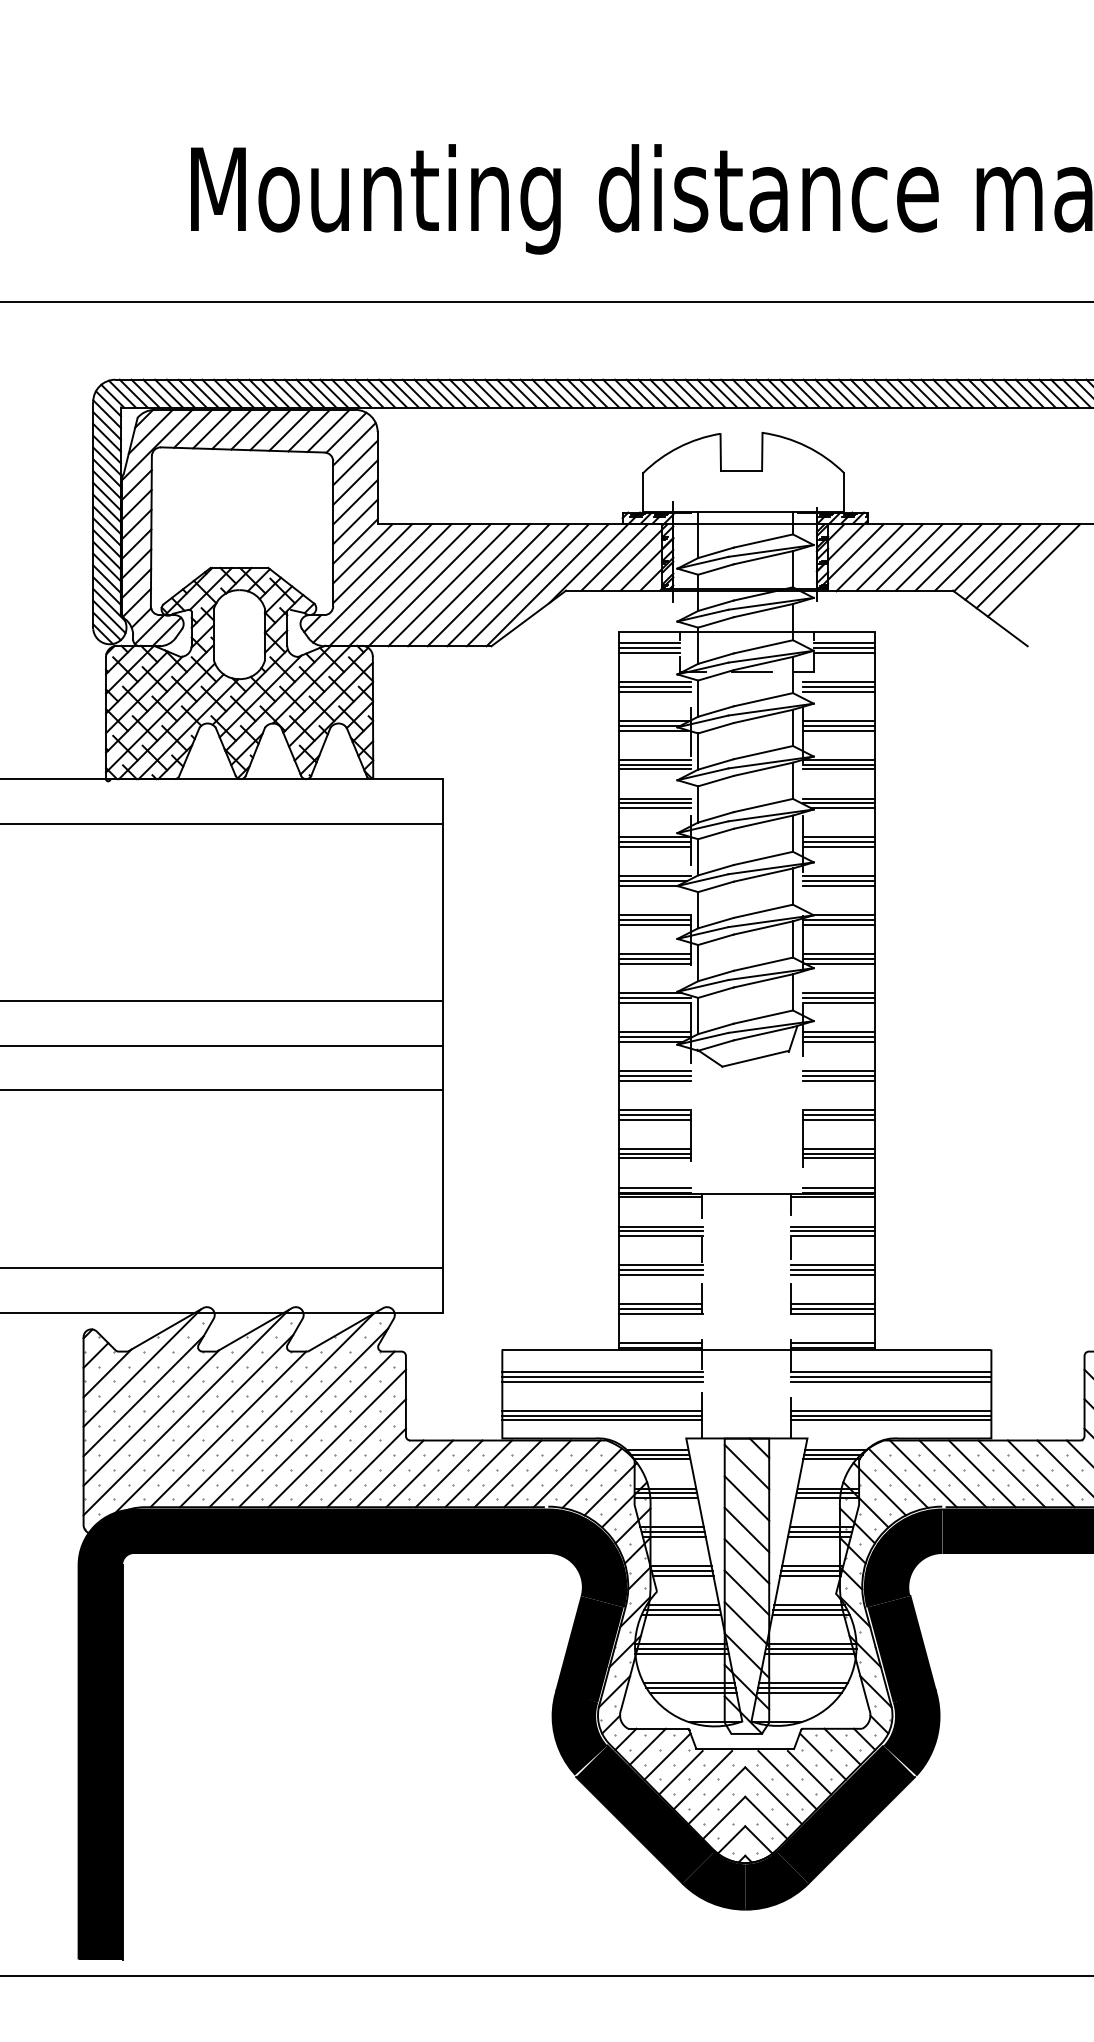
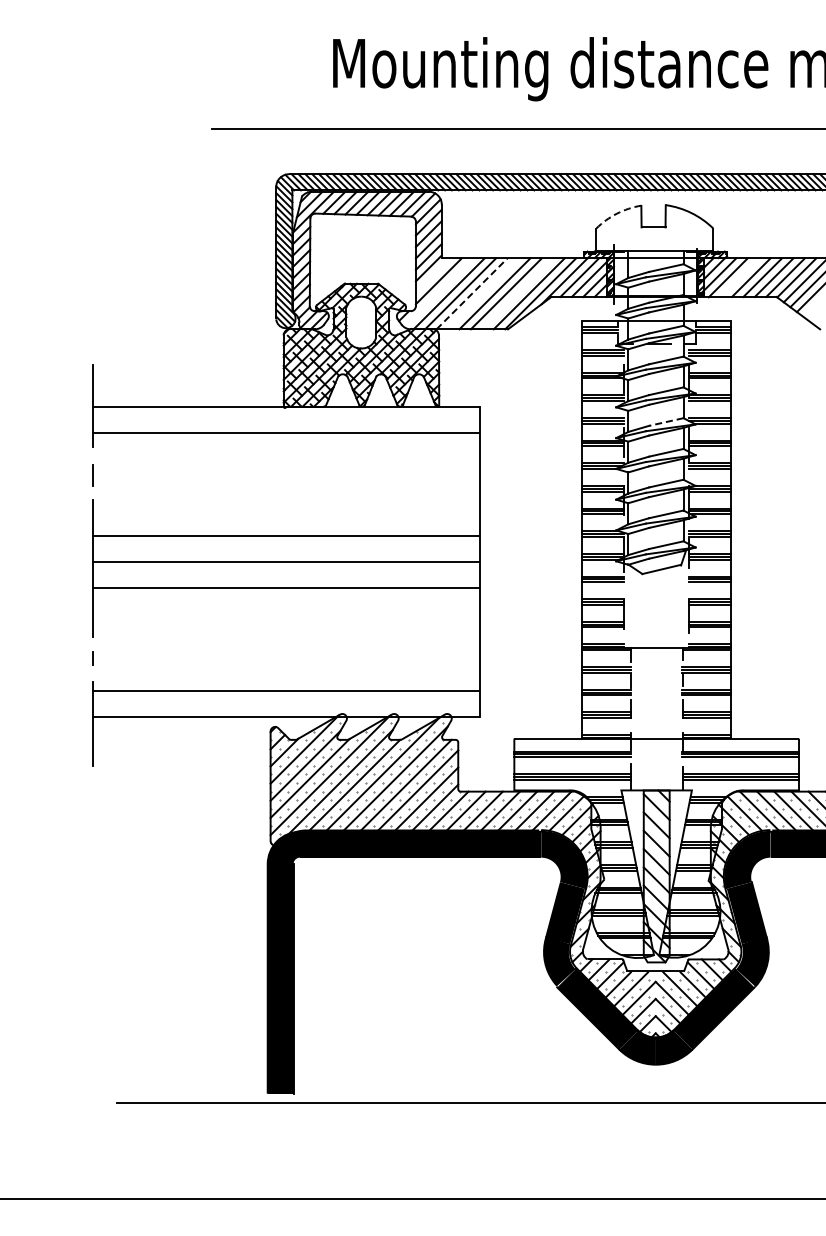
arc: (677, 447) -> (616, 213), solid -> dashed
line: (361, 553) -> (432, 275), removed
line: (889, 557) -> (739, 277), removed
line: (372, 582) -> (438, 292), removed
line: (430, 584) -> (472, 293), solid -> dashed
line: (449, 584) -> (483, 293), removed
line: (507, 584) -> (517, 293), removed
line: (763, 806) -> (666, 422), solid -> dashed

